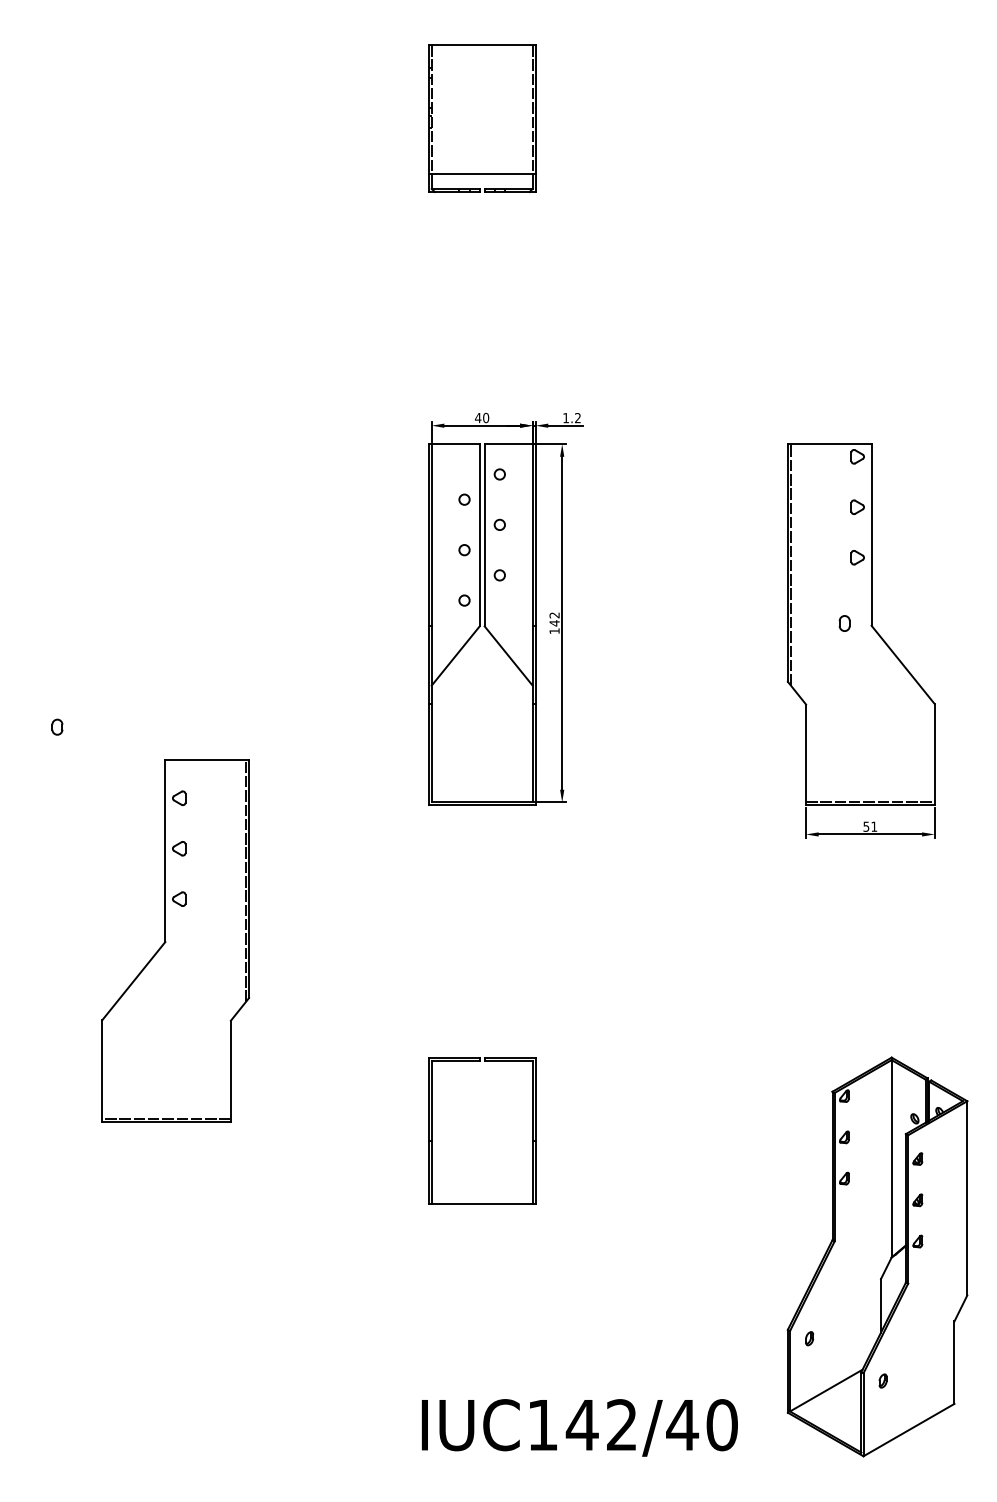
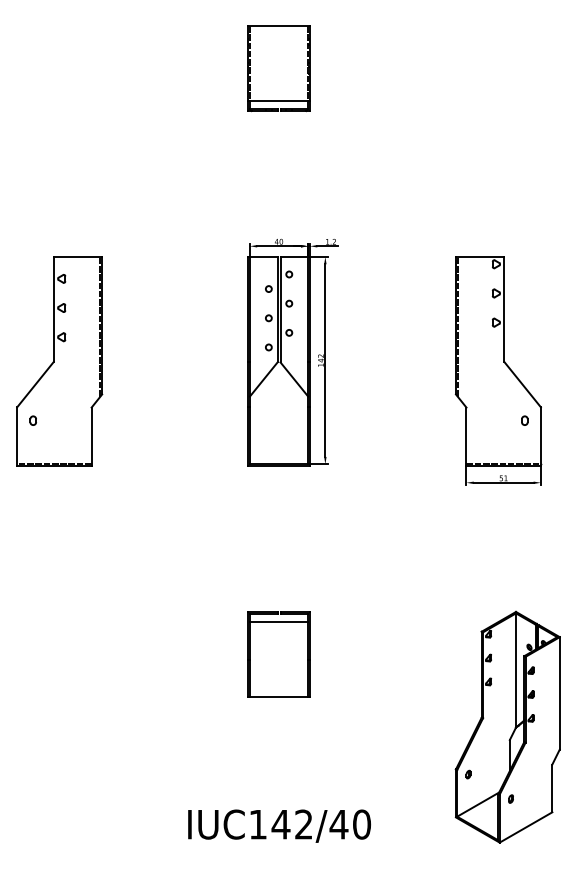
part: (844, 623) -> (524, 420), moved
part: (175, 941) -> (59, 361), moved
line: (481, 1075) -> (278, 622), added
text: (579, 1426) -> (279, 825), moved

